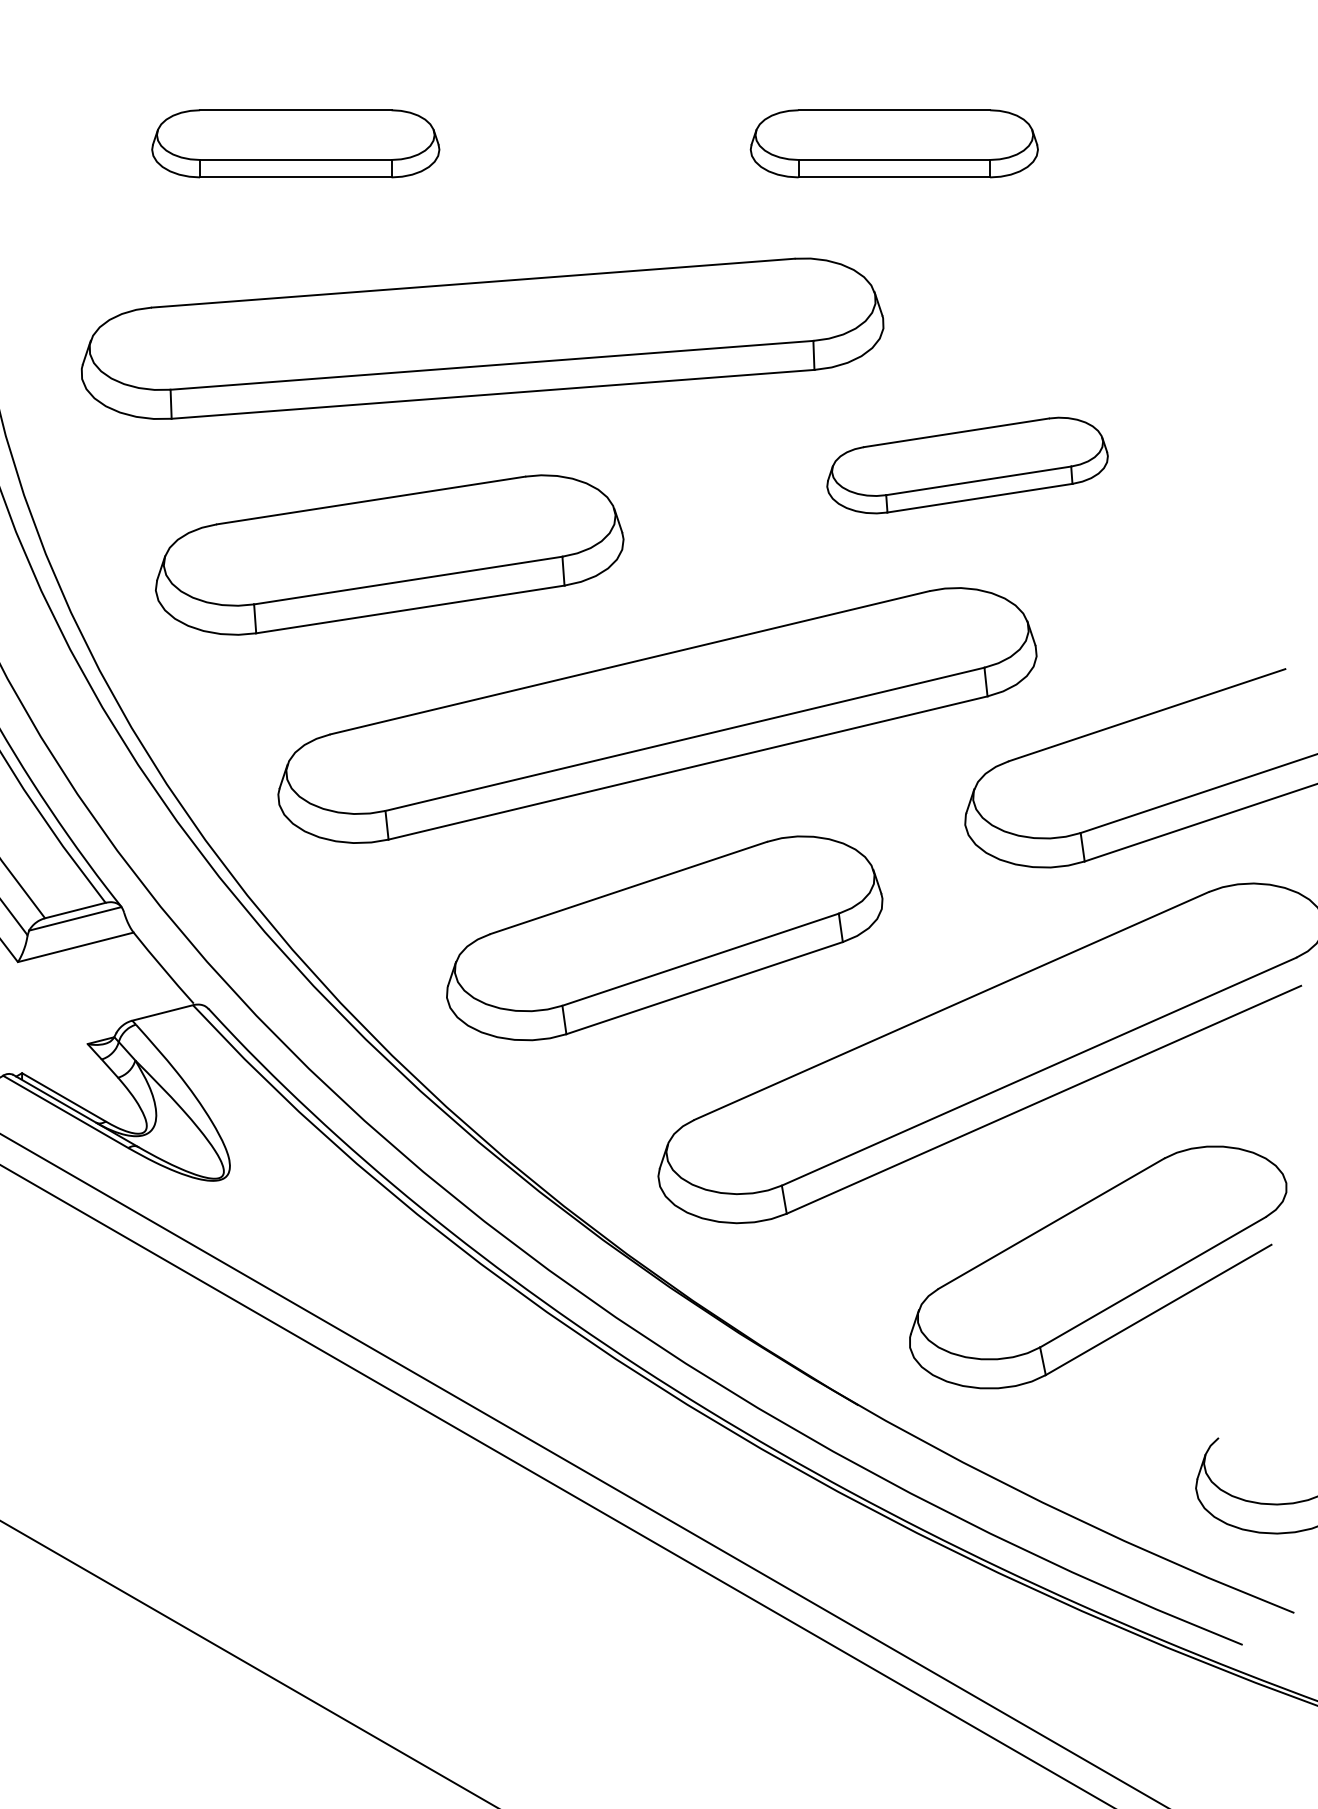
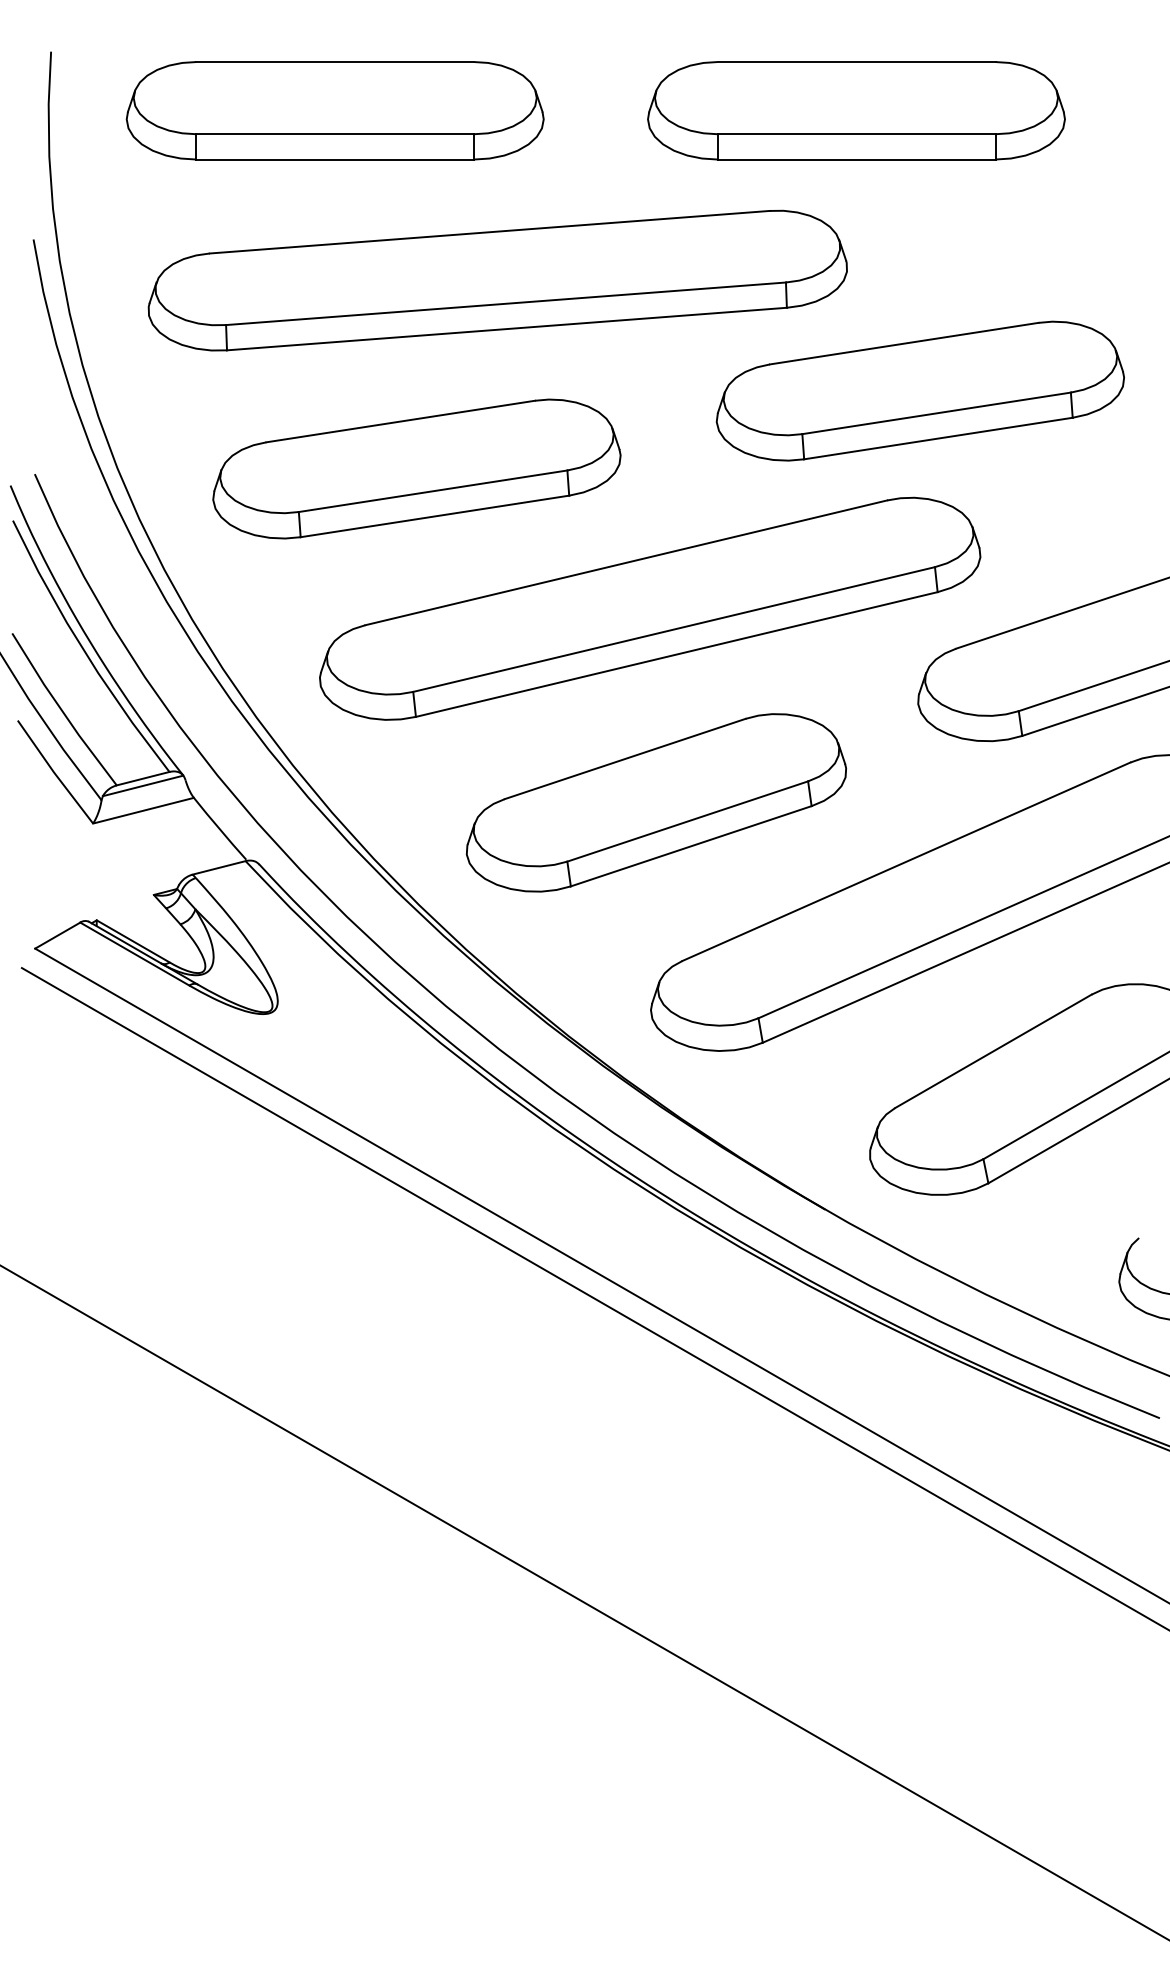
part: (295, 143) -> (334, 110), size x1.67
part: (894, 143) -> (856, 110), size x1.67
part: (966, 464) -> (919, 390), size x1.67

